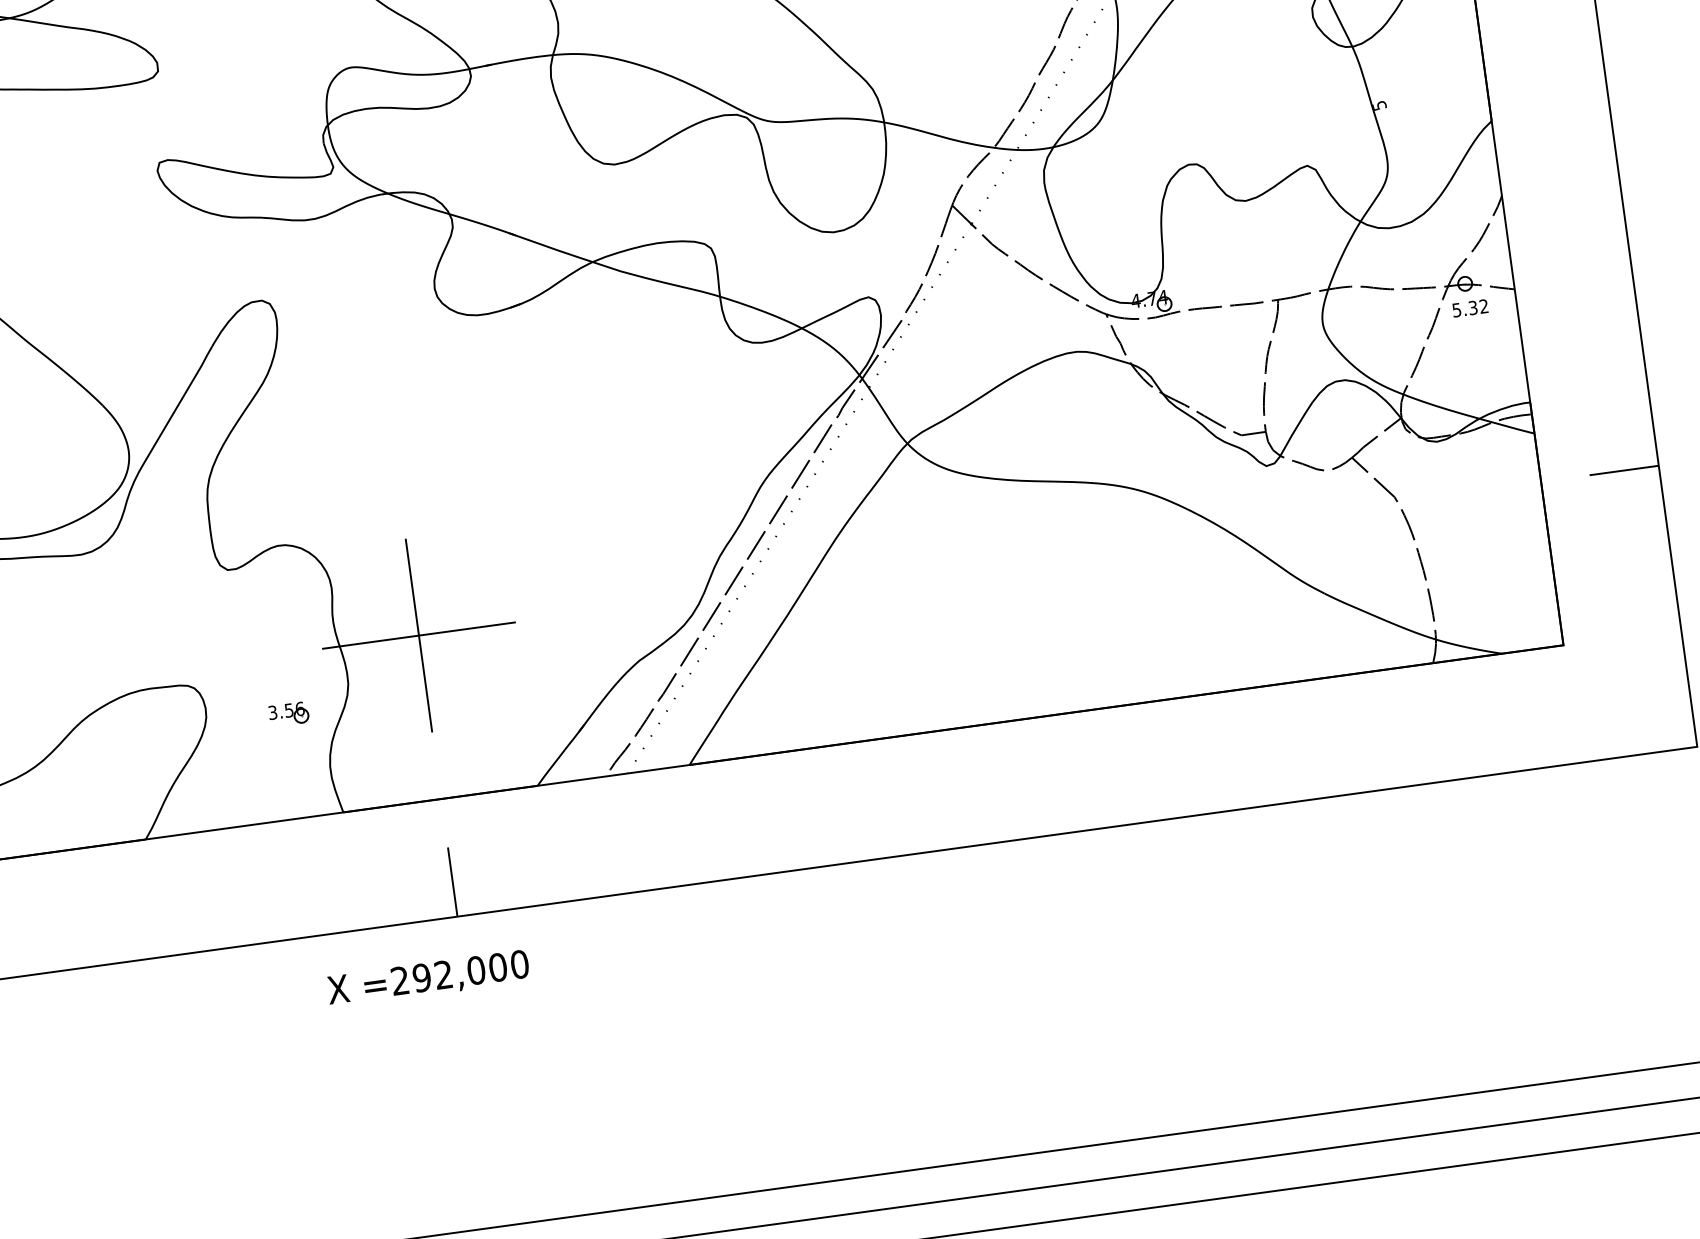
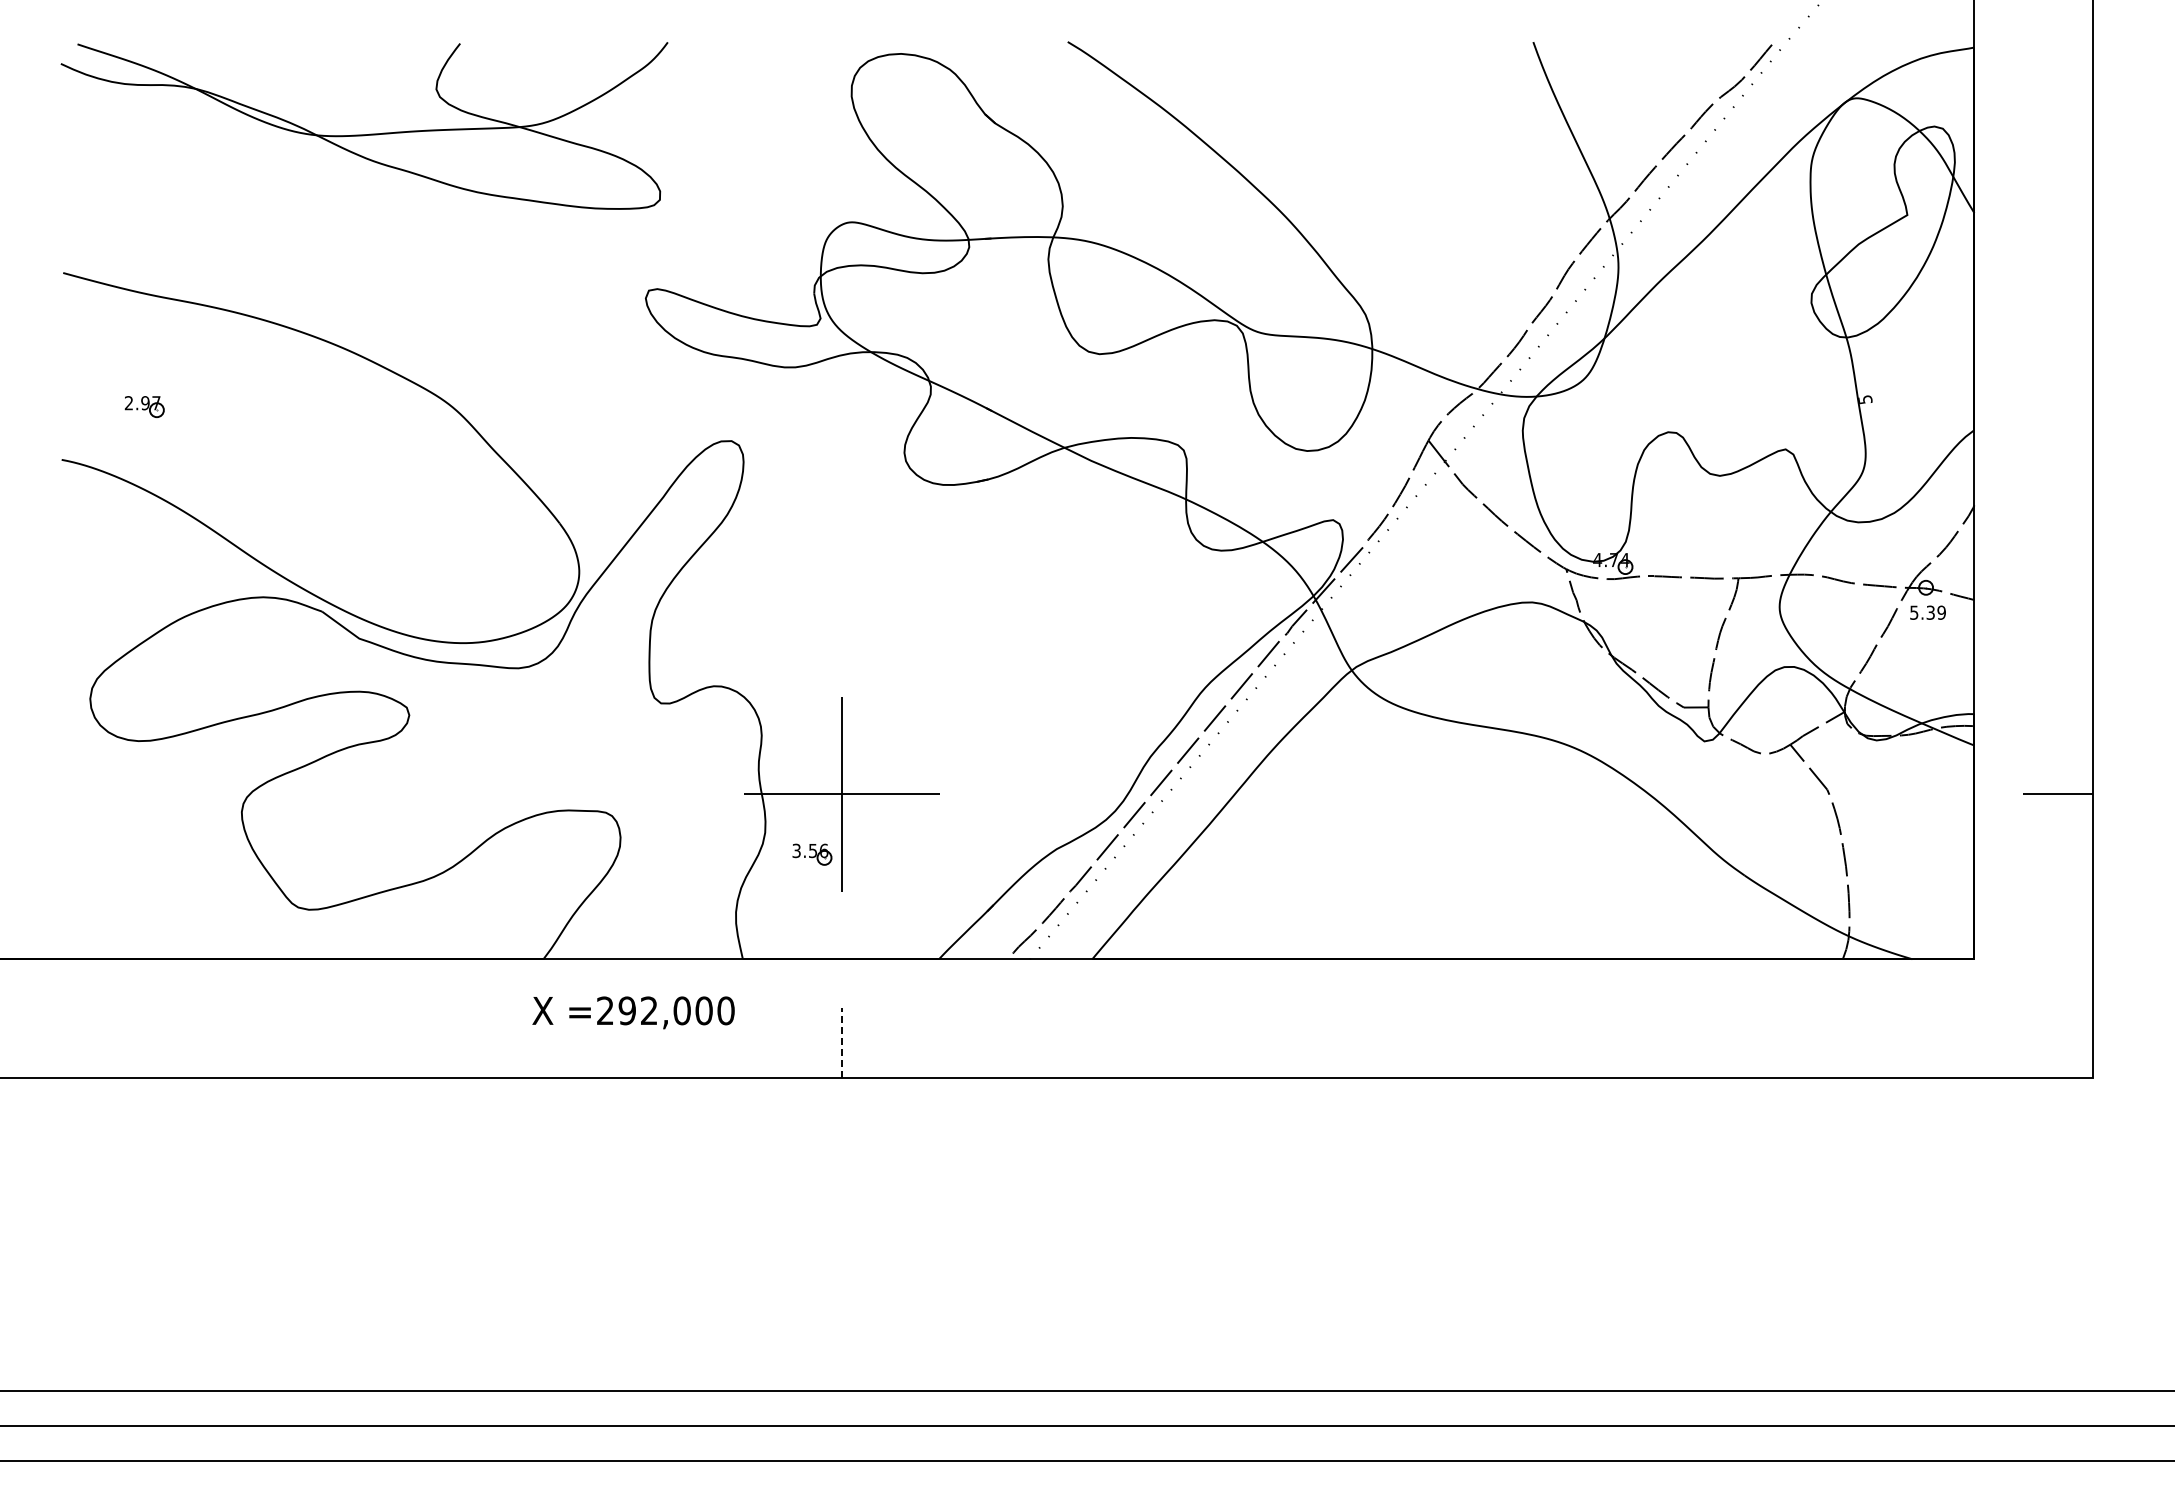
text: (1483, 306) -> (1941, 612), 5.32 -> 5.39
part: (289, 714) -> (812, 854), moved
line: (452, 882) -> (841, 1043), solid -> dashed
text: (428, 978) -> (633, 1012), moved

